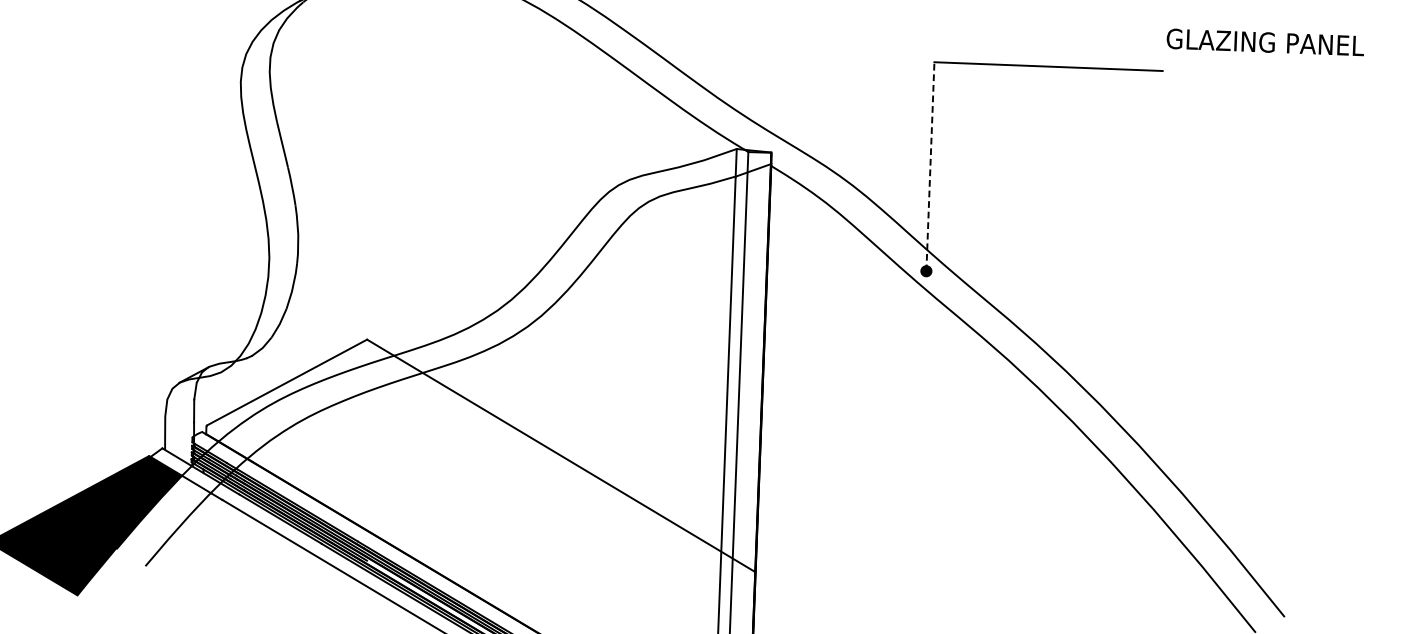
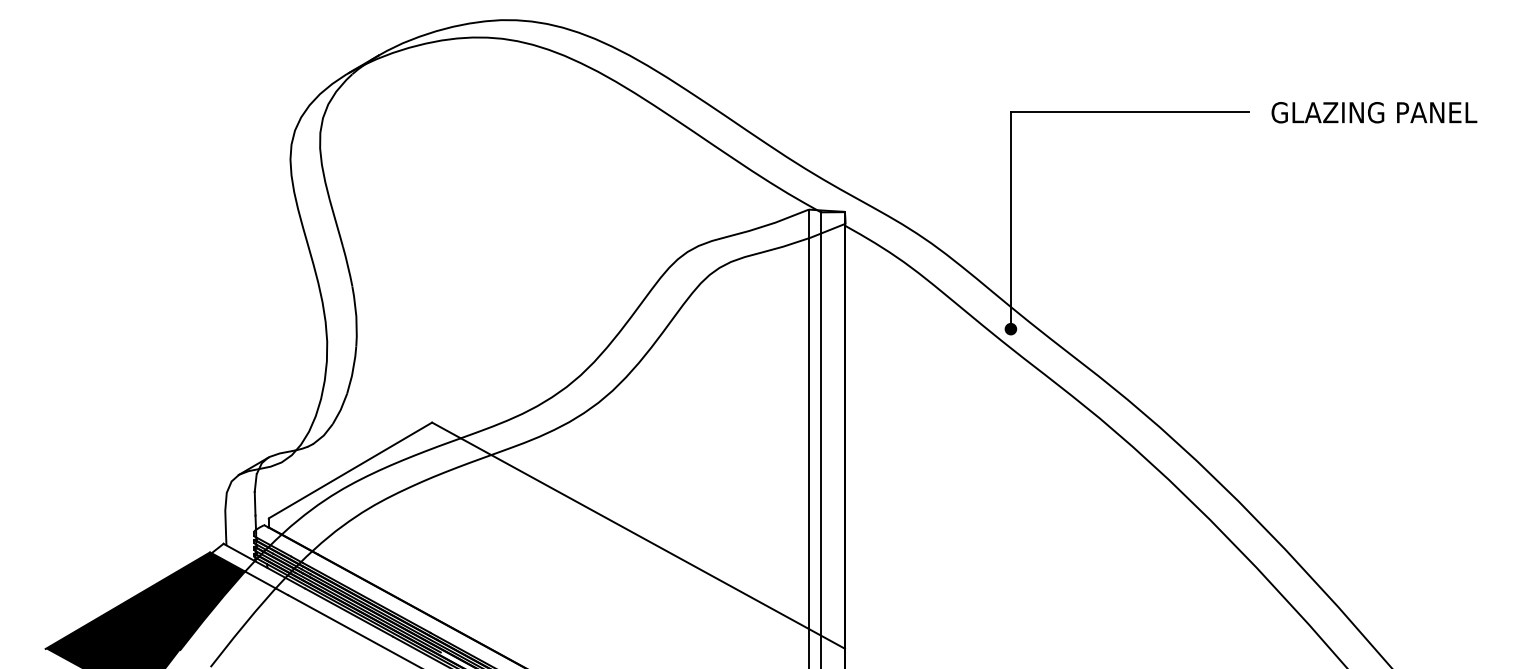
text: (1265, 42) -> (1374, 112), moved
line: (929, 166) -> (1010, 220), dashed -> solid

